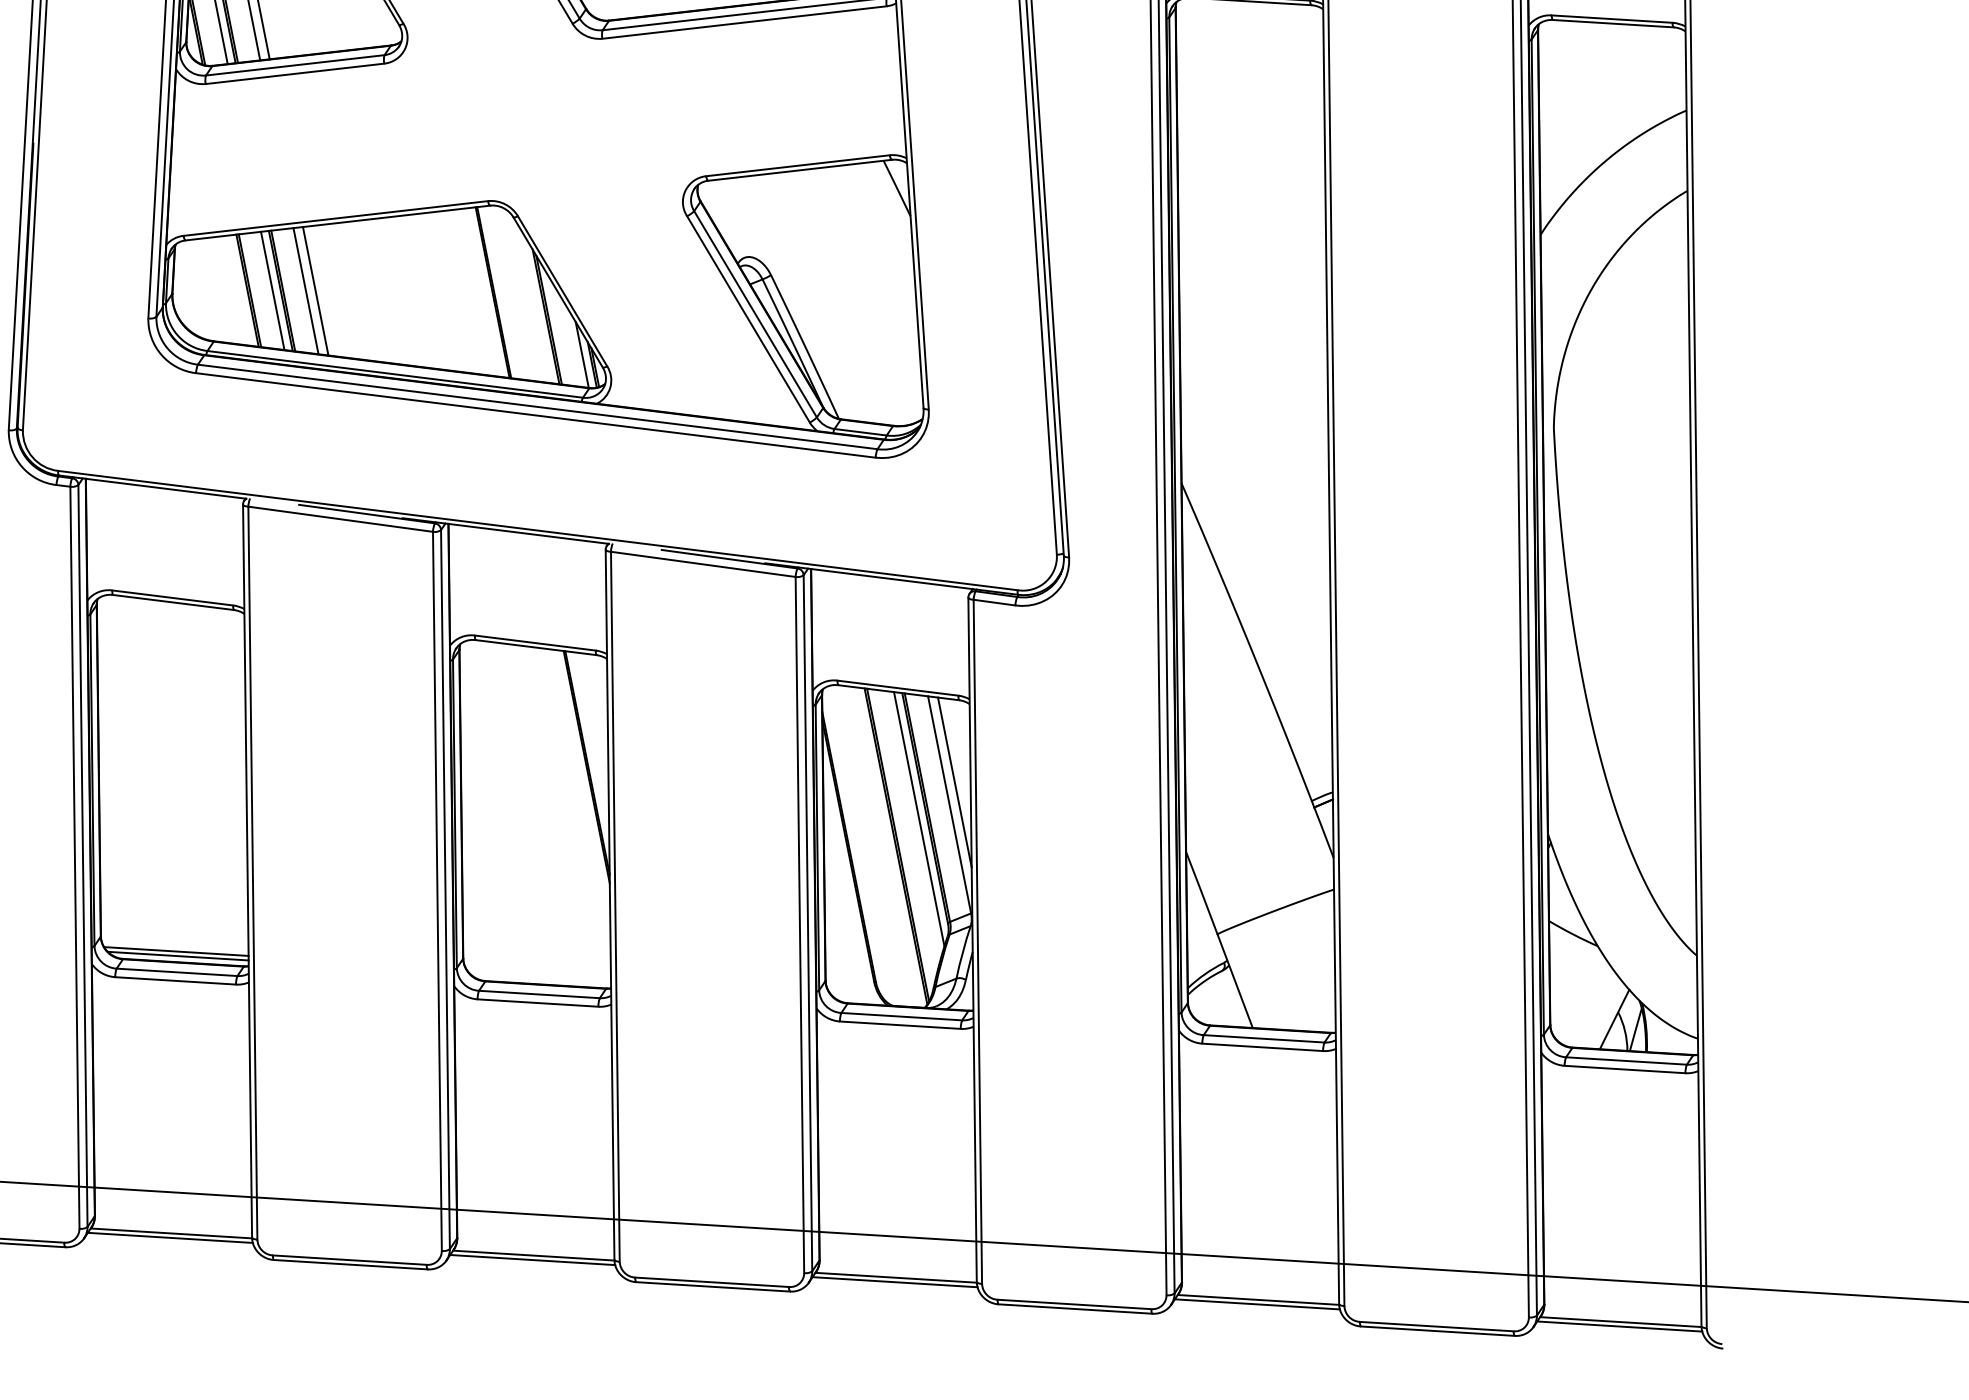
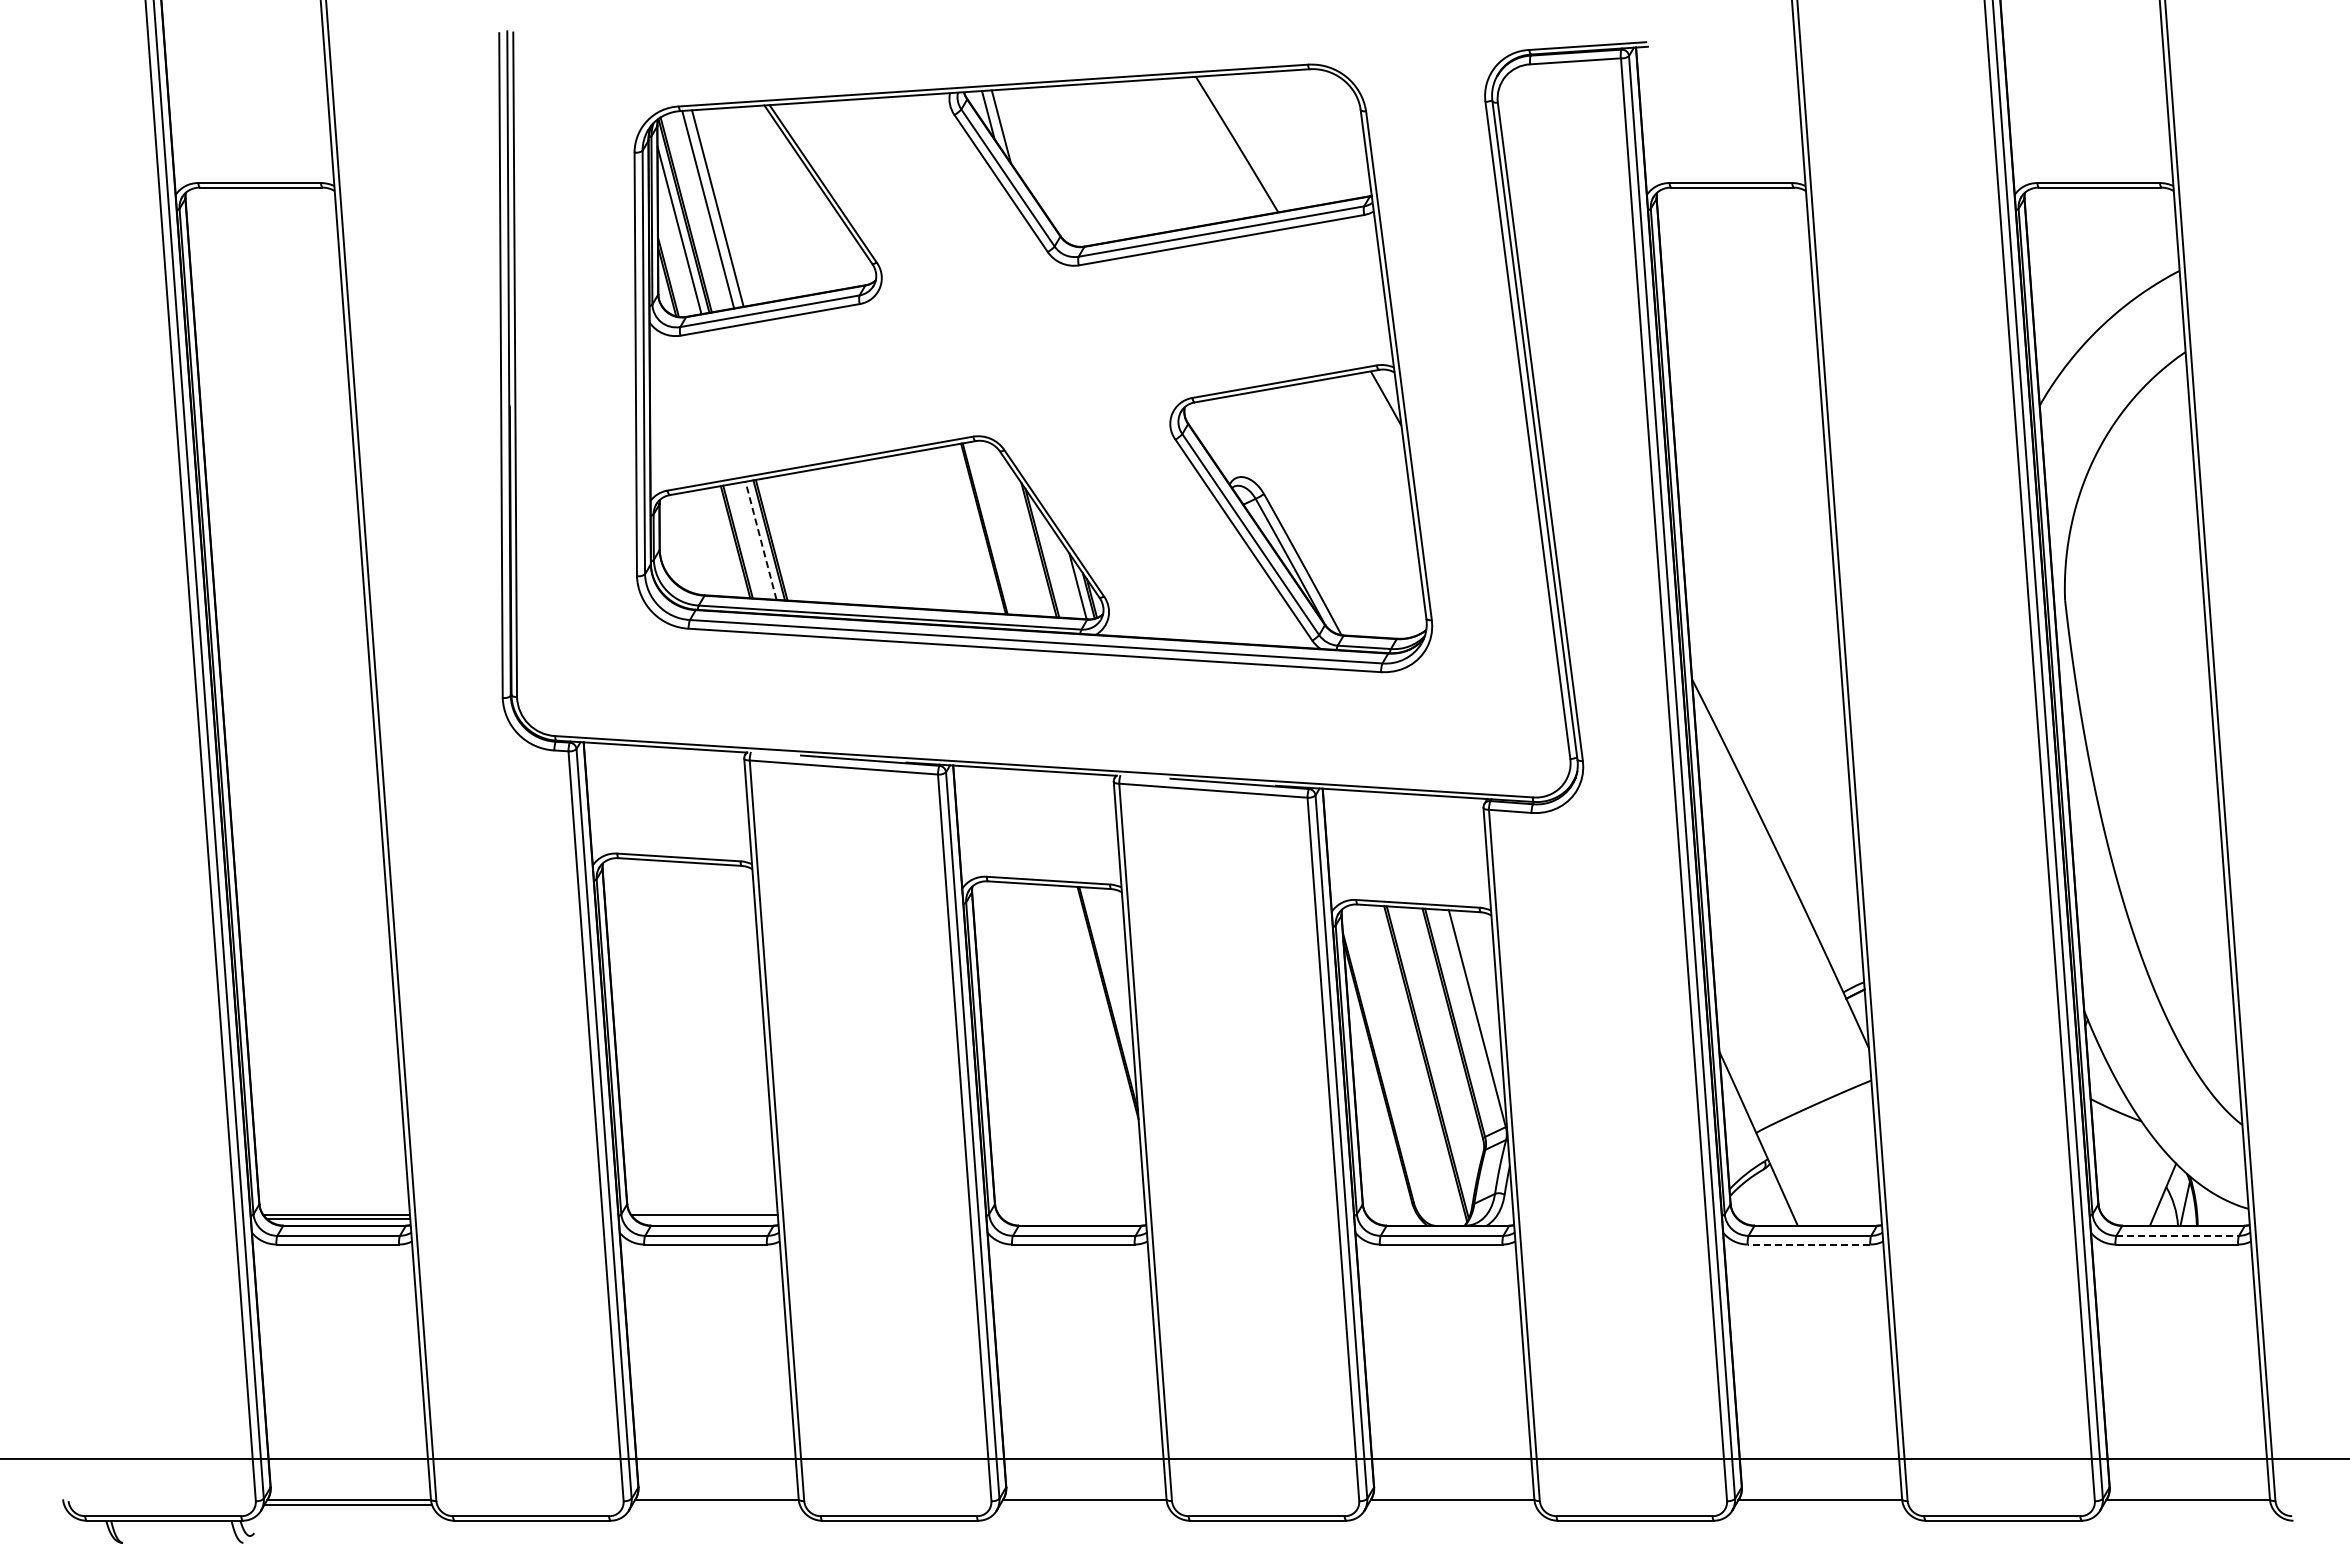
line: (272, 290) -> (760, 540), solid -> dashed
line: (305, 290) -> (794, 538), removed
line: (315, 291) -> (804, 538), removed
line: (955, 782) -> (1481, 995), removed
line: (919, 819) -> (1447, 1035), removed
line: (178, 956) -> (706, 1219), removed
line: (1262, 1047) -> (1808, 1244), solid -> dashed
line: (1627, 1060) -> (2178, 1235), solid -> dashed
line: (169, 1237) -> (715, 1504), removed
line: (532, 1259) -> (1083, 1504), removed
line: (894, 1281) -> (1451, 1504), removed
line: (1257, 1304) -> (1819, 1504), removed
line: (1619, 1326) -> (2187, 1504), removed

